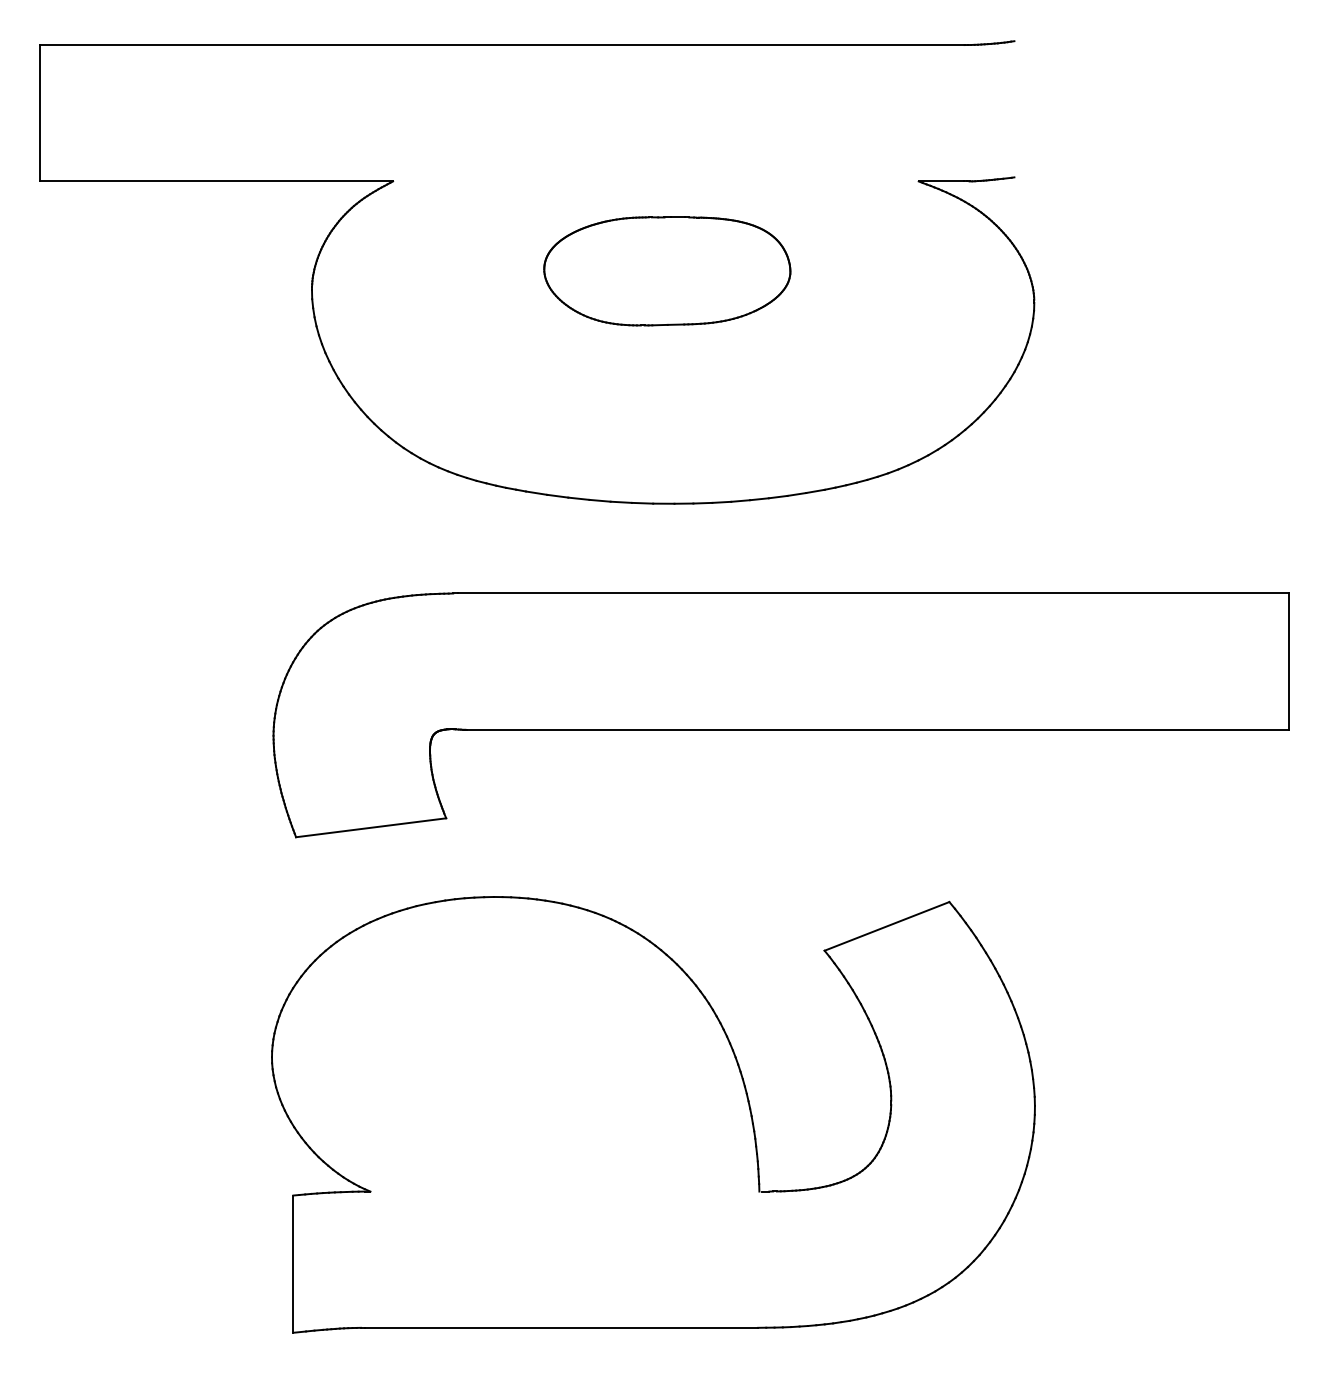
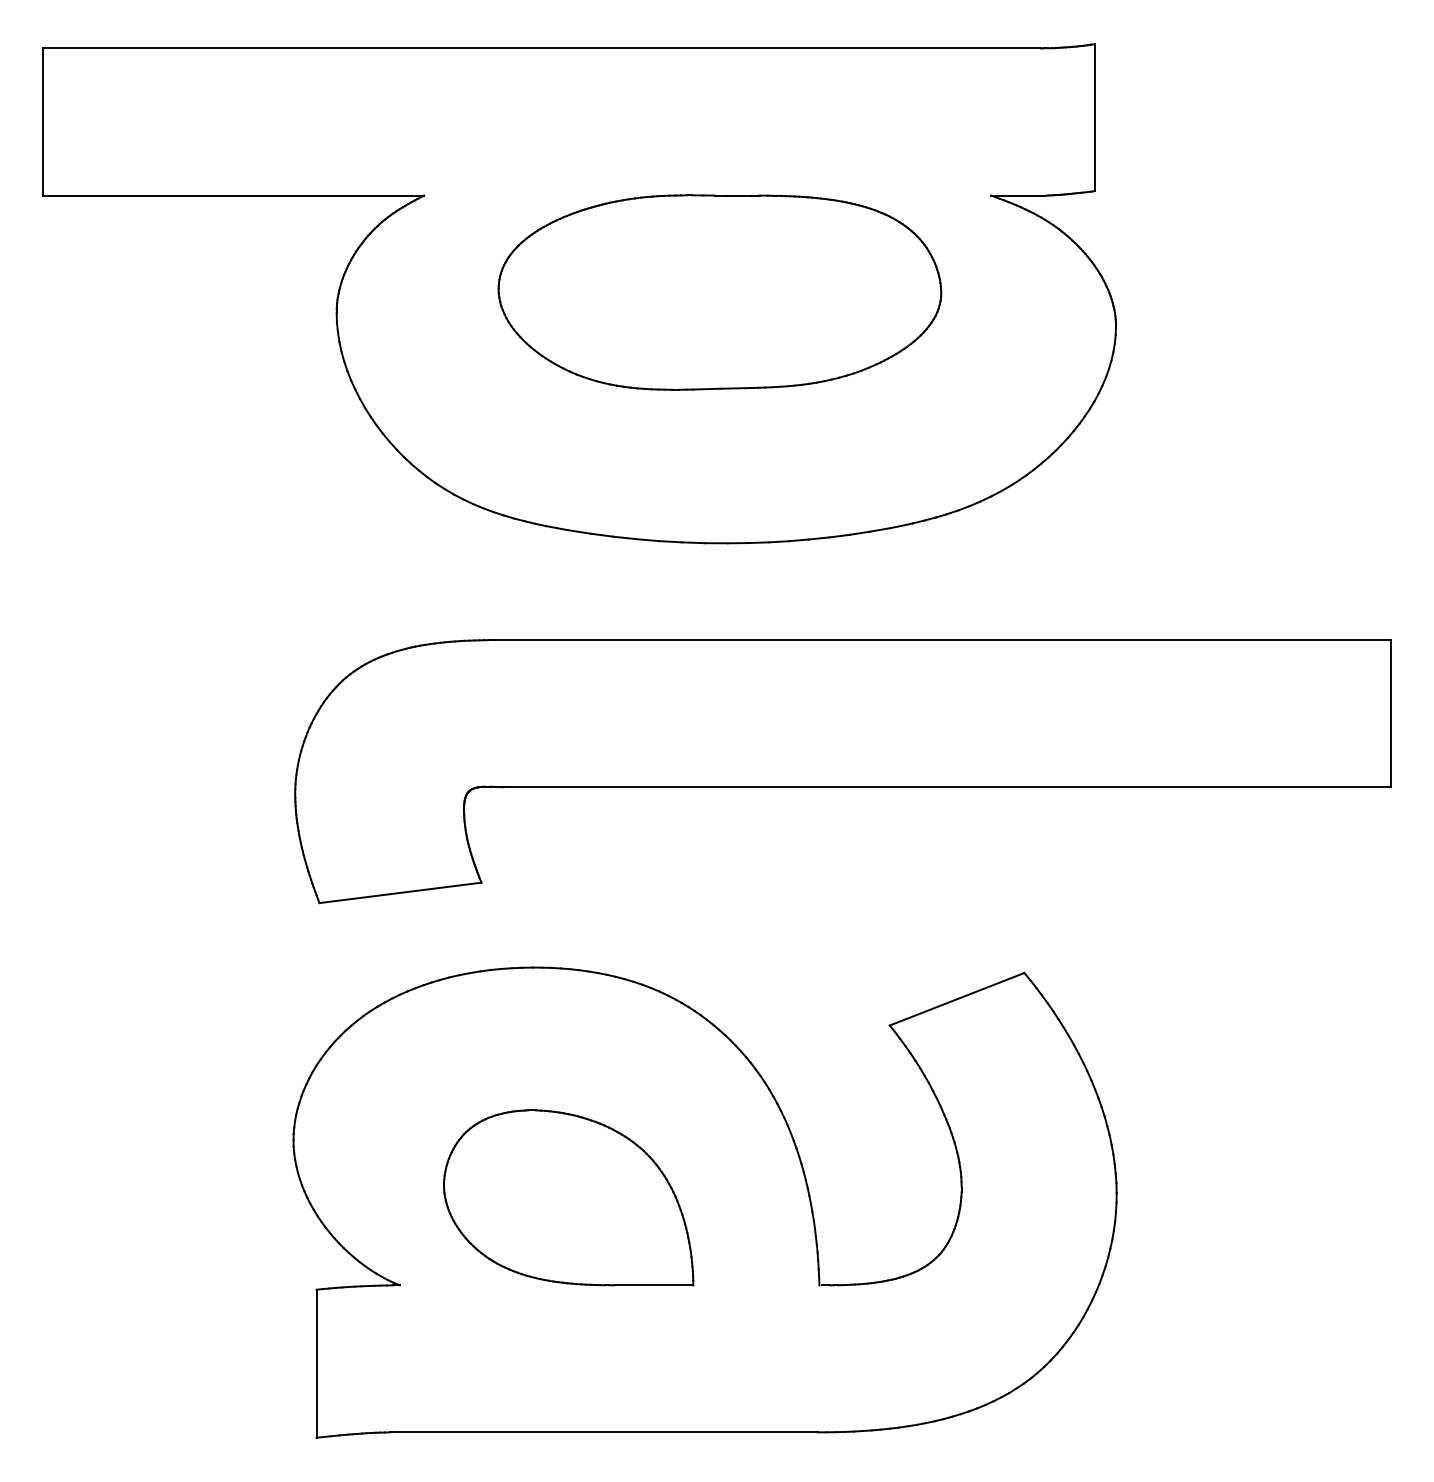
line: (1014, 109) -> (1094, 117), added
part: (667, 271) -> (720, 292), size x1.67
part: (526, 1110) -> (568, 1197), added

